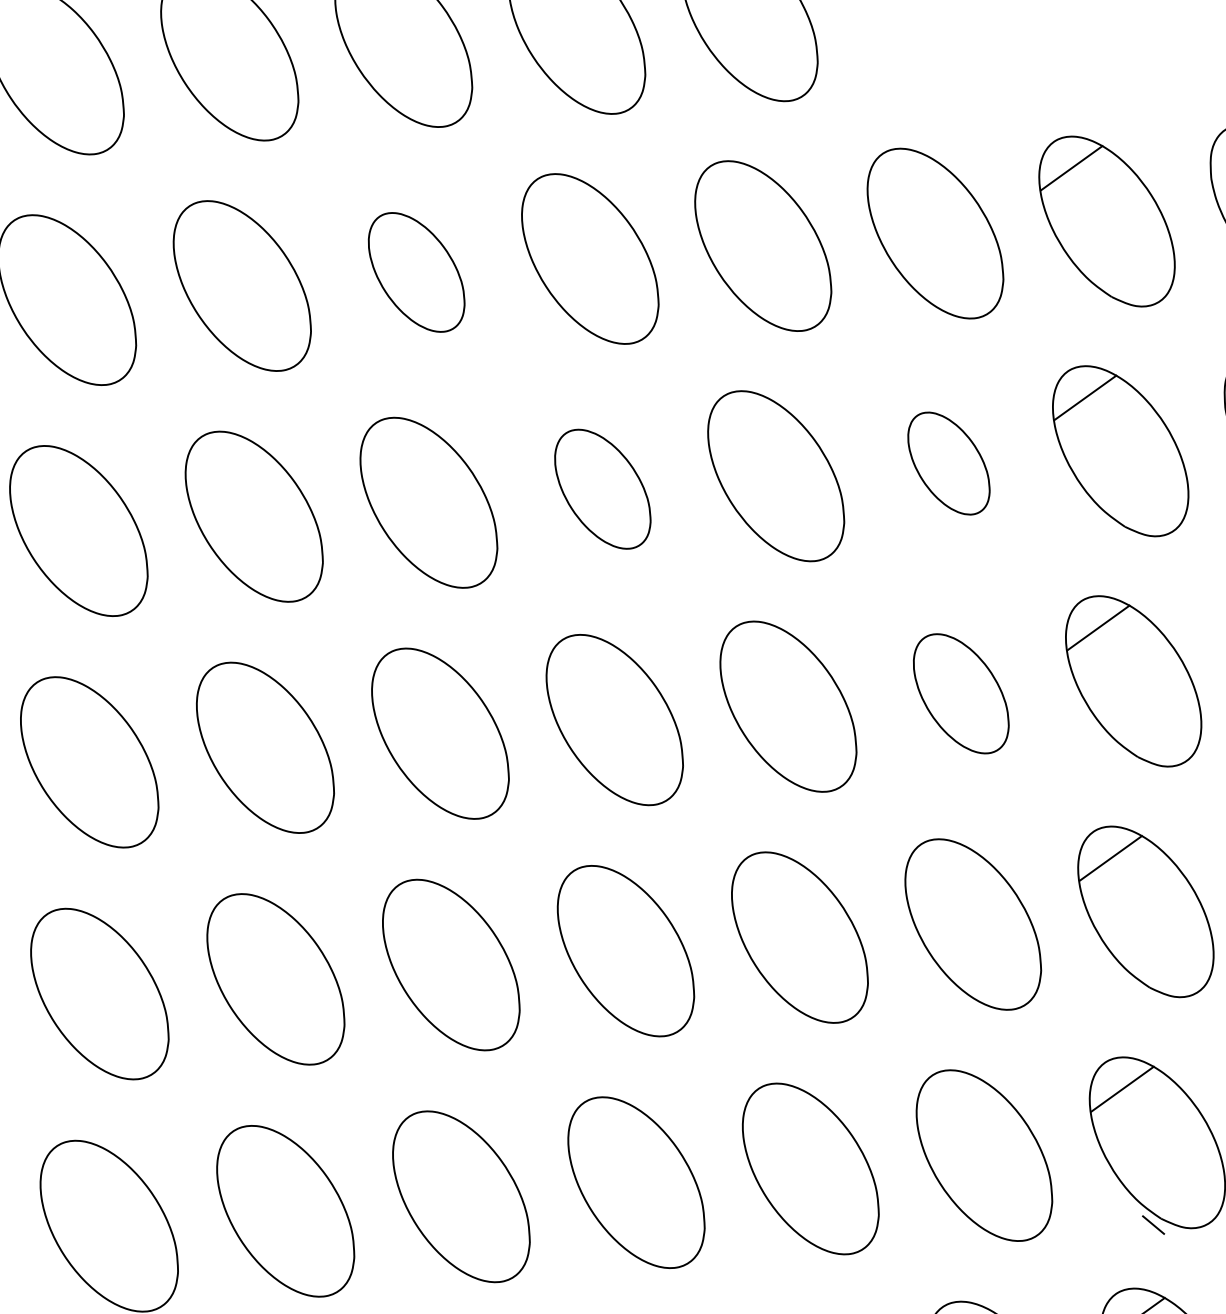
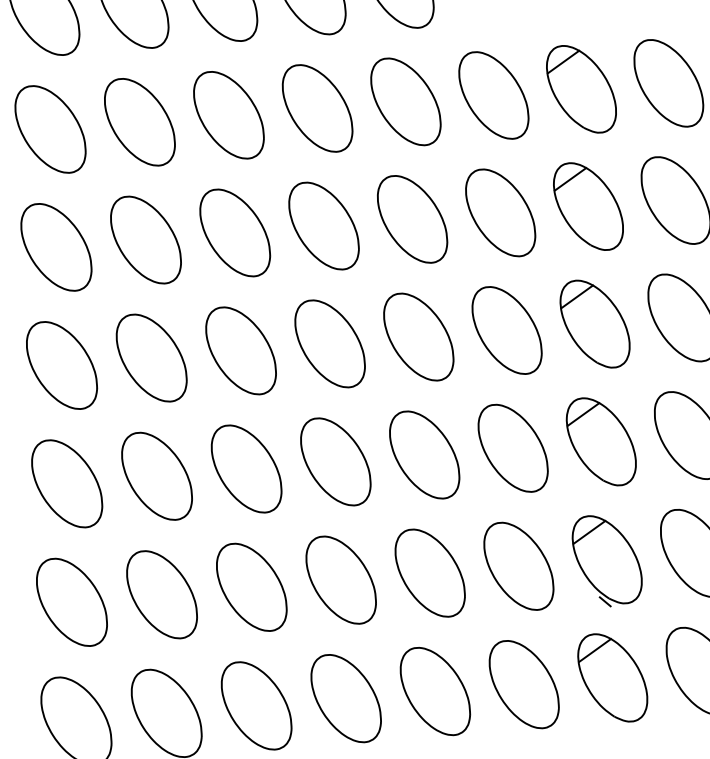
part: (415, 272) -> (228, 115), size x1.43
part: (948, 462) -> (500, 212), size x1.67
part: (601, 488) -> (323, 225), size x1.43
part: (960, 693) -> (506, 330), size x1.43

